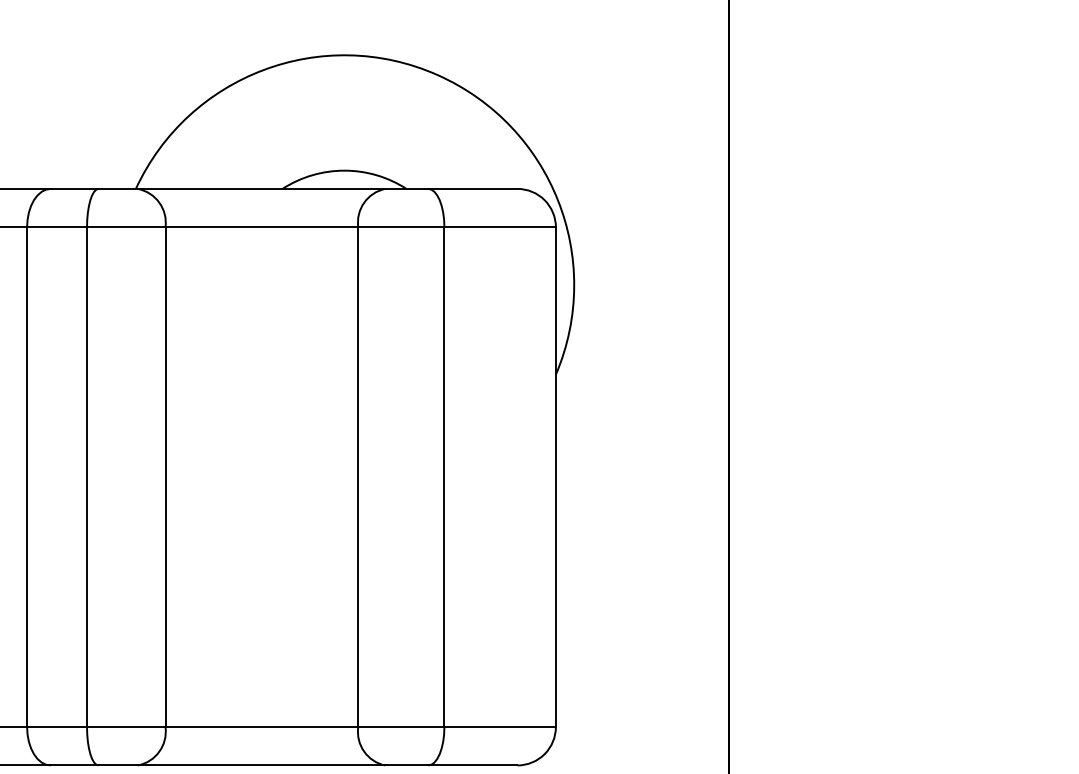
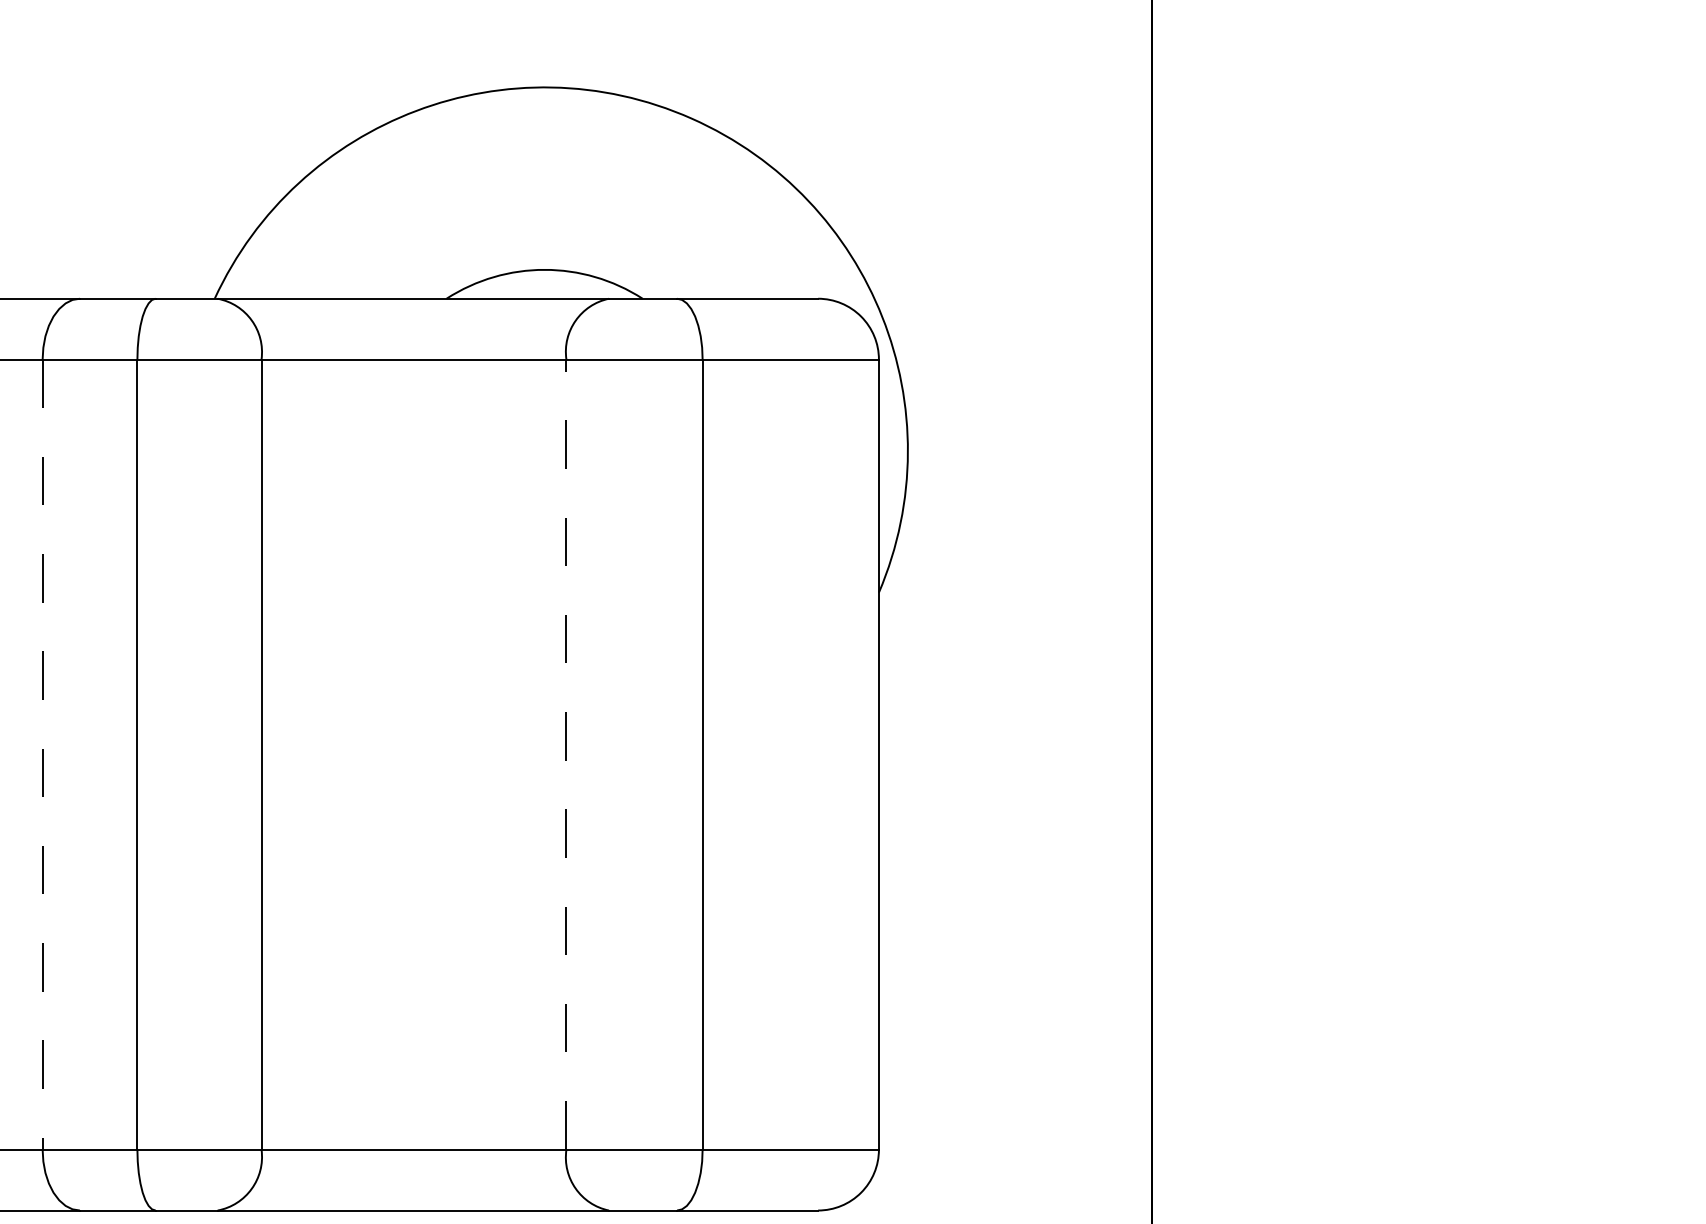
line: (27, 477) -> (43, 755), solid -> dashed
line: (358, 477) -> (566, 755), solid -> dashed

